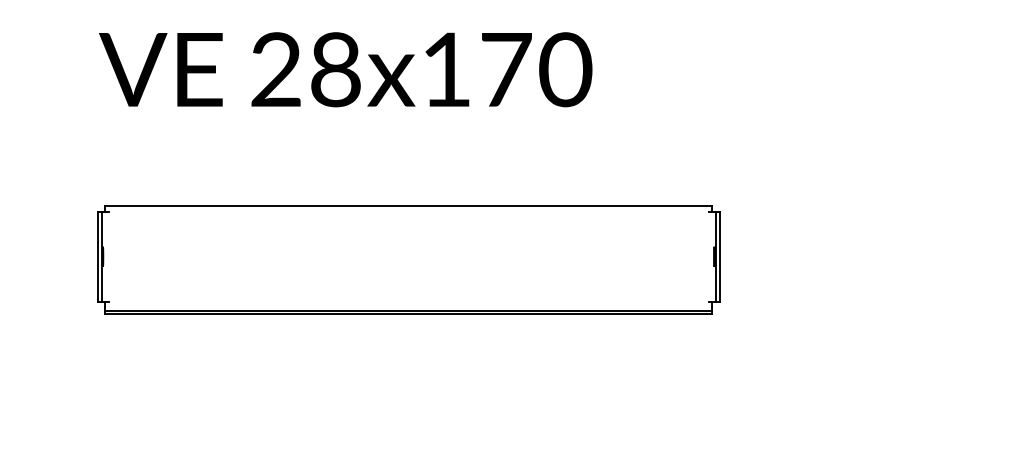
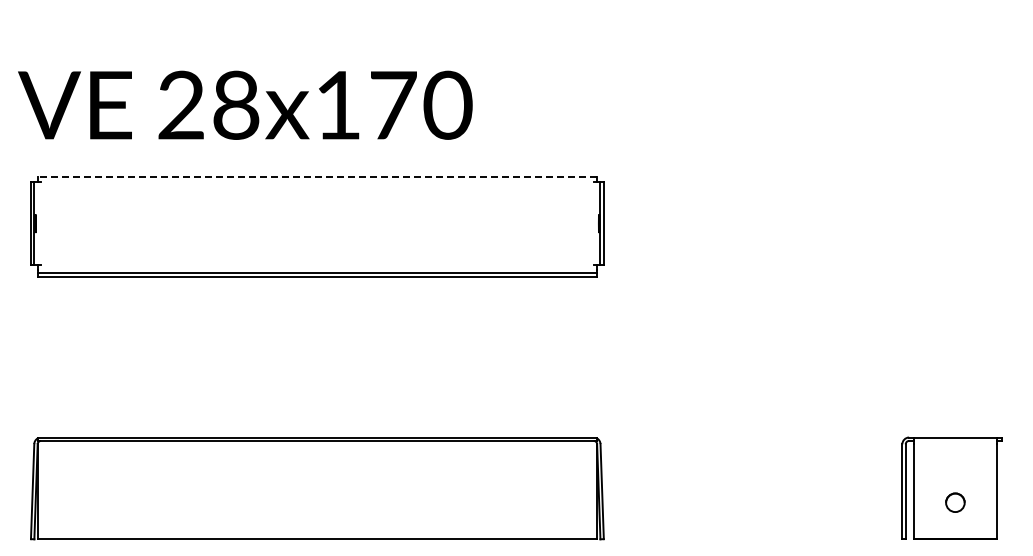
text: (345, 68) -> (245, 104), moved
line: (408, 206) -> (317, 177), solid -> dashed

